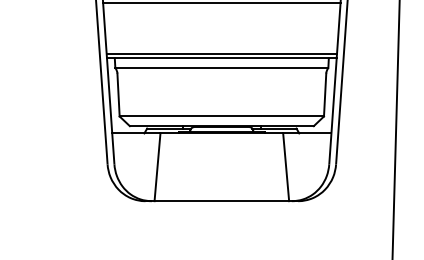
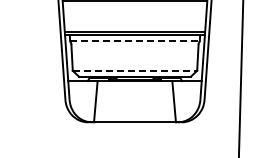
line: (222, 68) -> (135, 41), solid -> dashed
line: (222, 116) -> (135, 70), solid -> dashed

